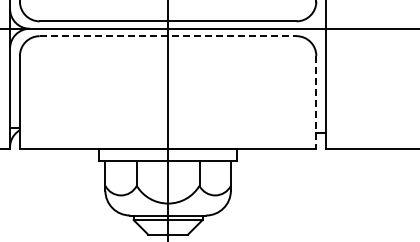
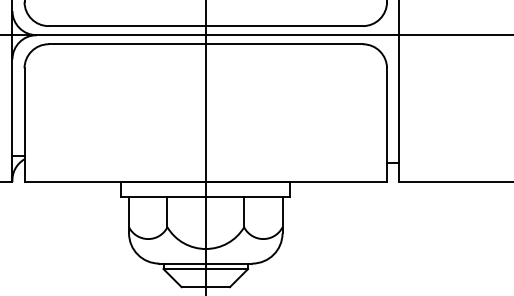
line: (168, 36) -> (206, 44), dashed -> solid
line: (316, 102) -> (387, 125), dashed -> solid

